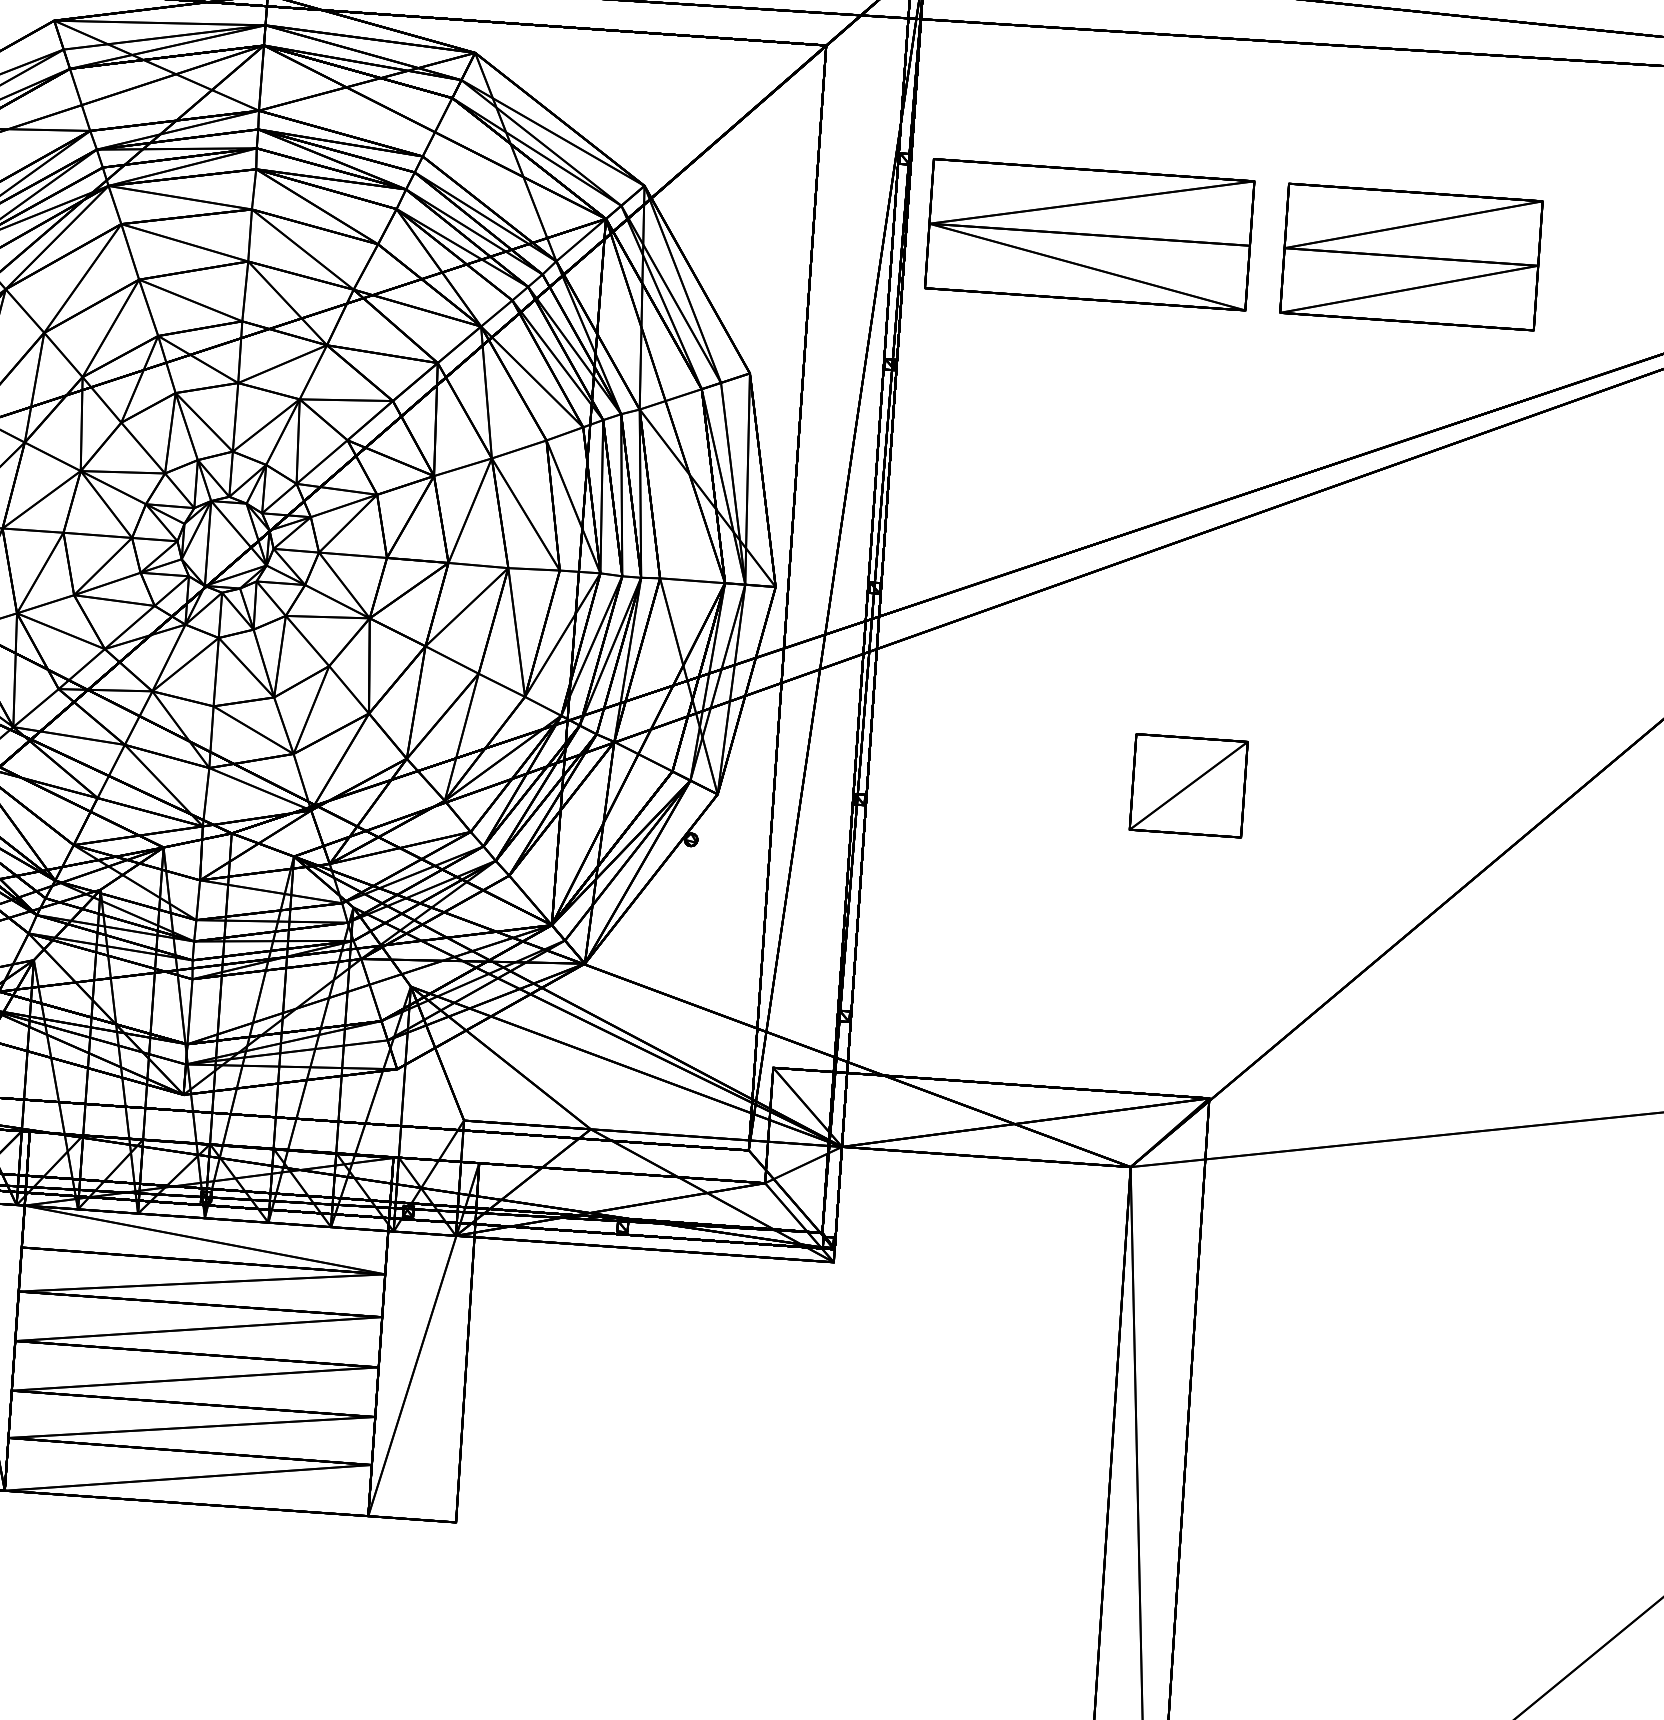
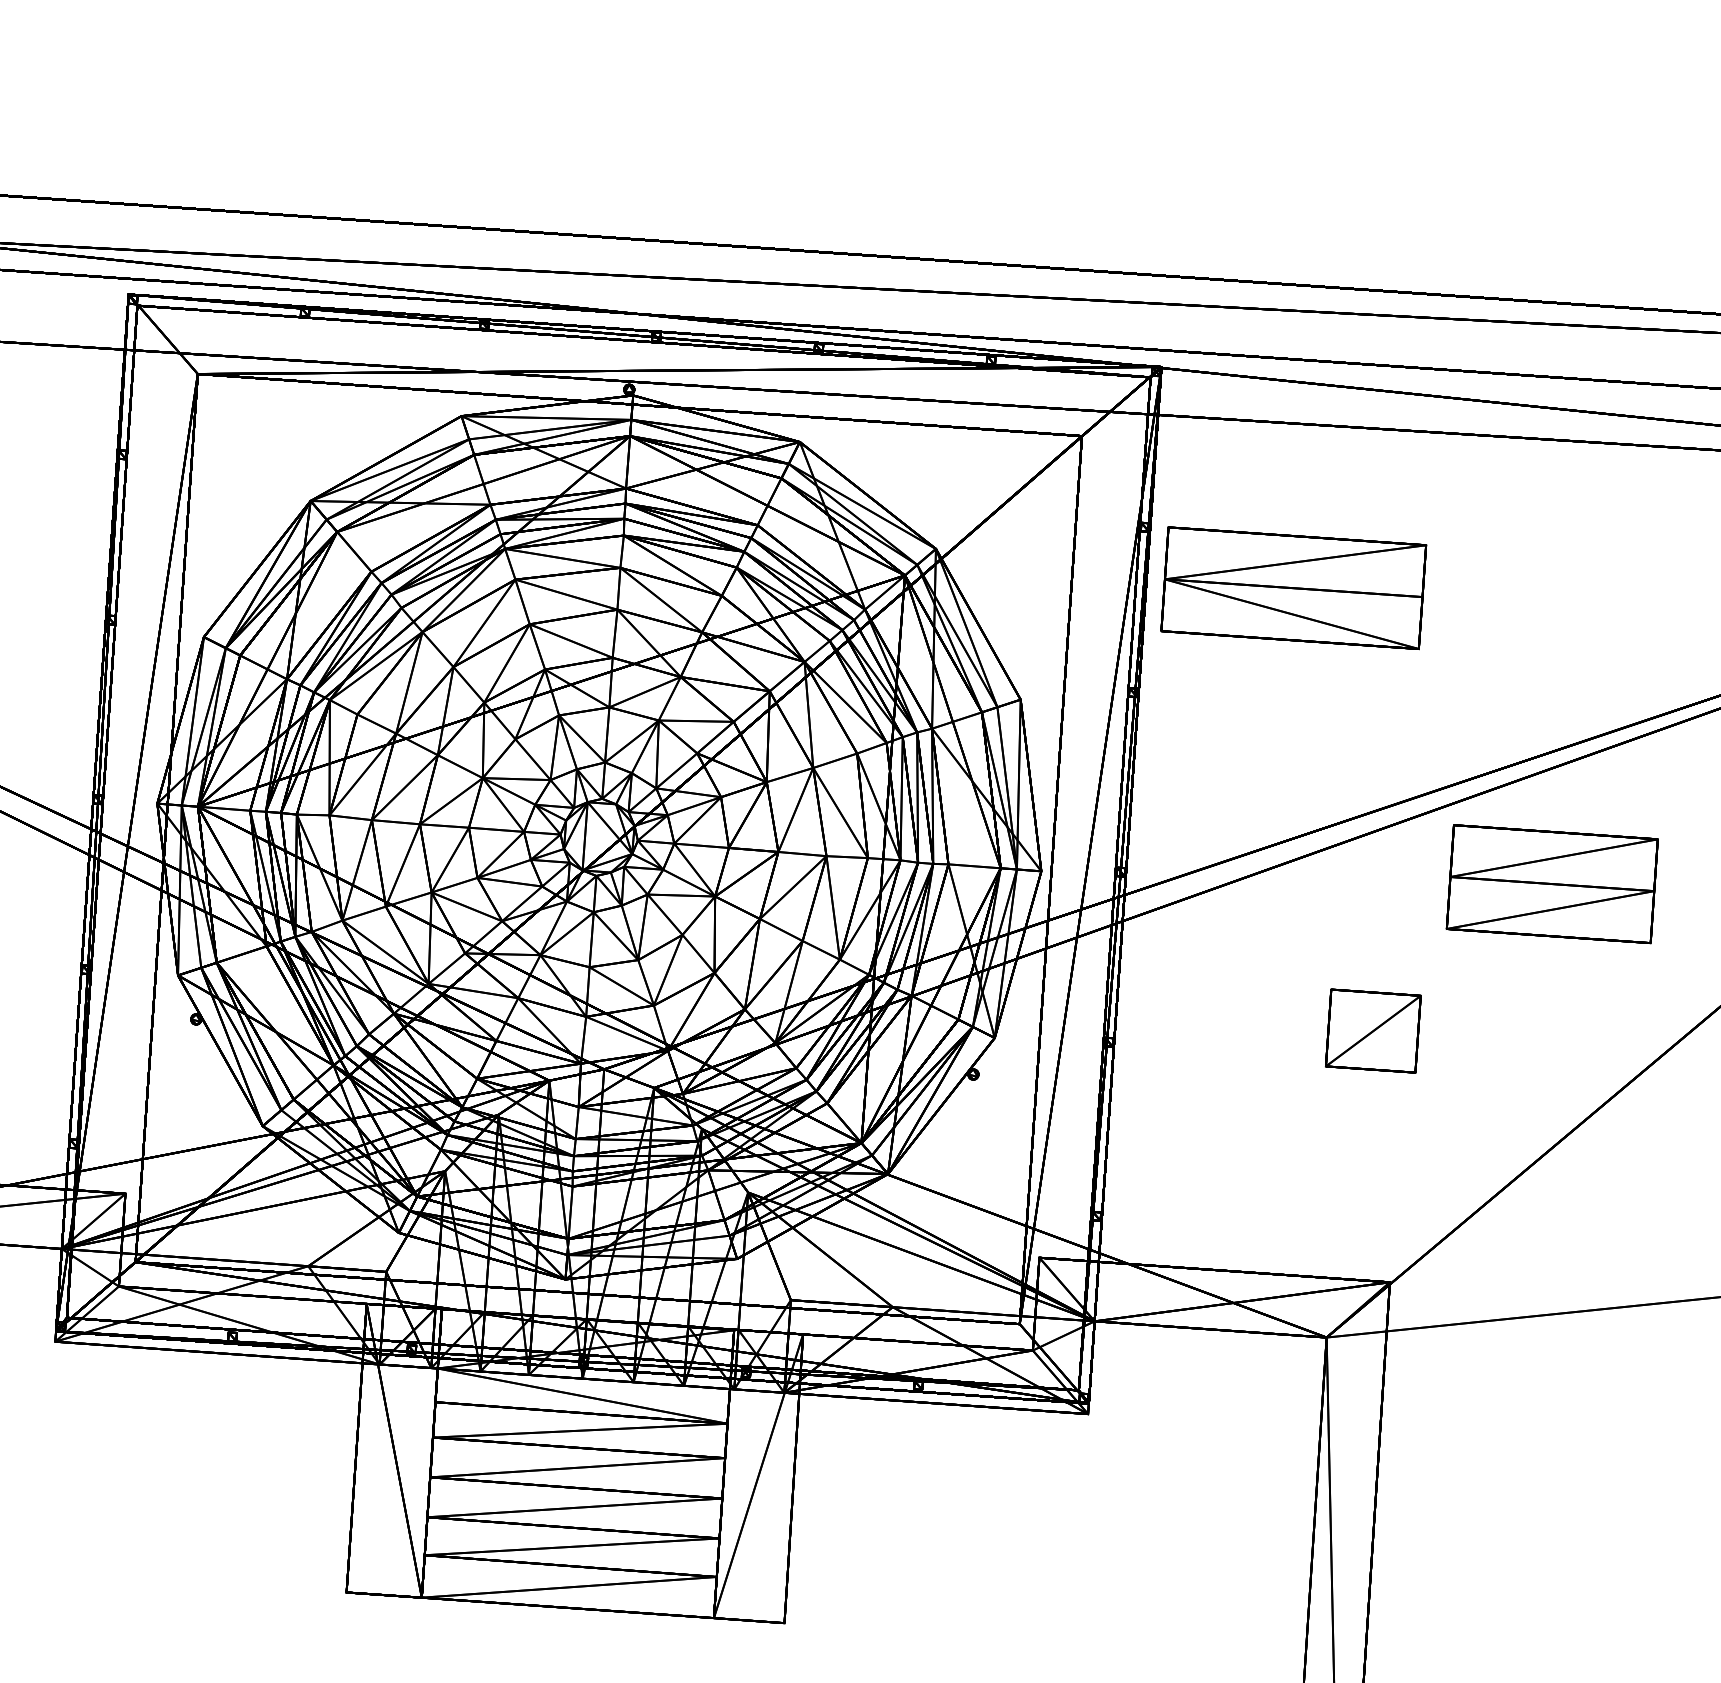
part: (1410, 257) -> (1551, 884), moved

